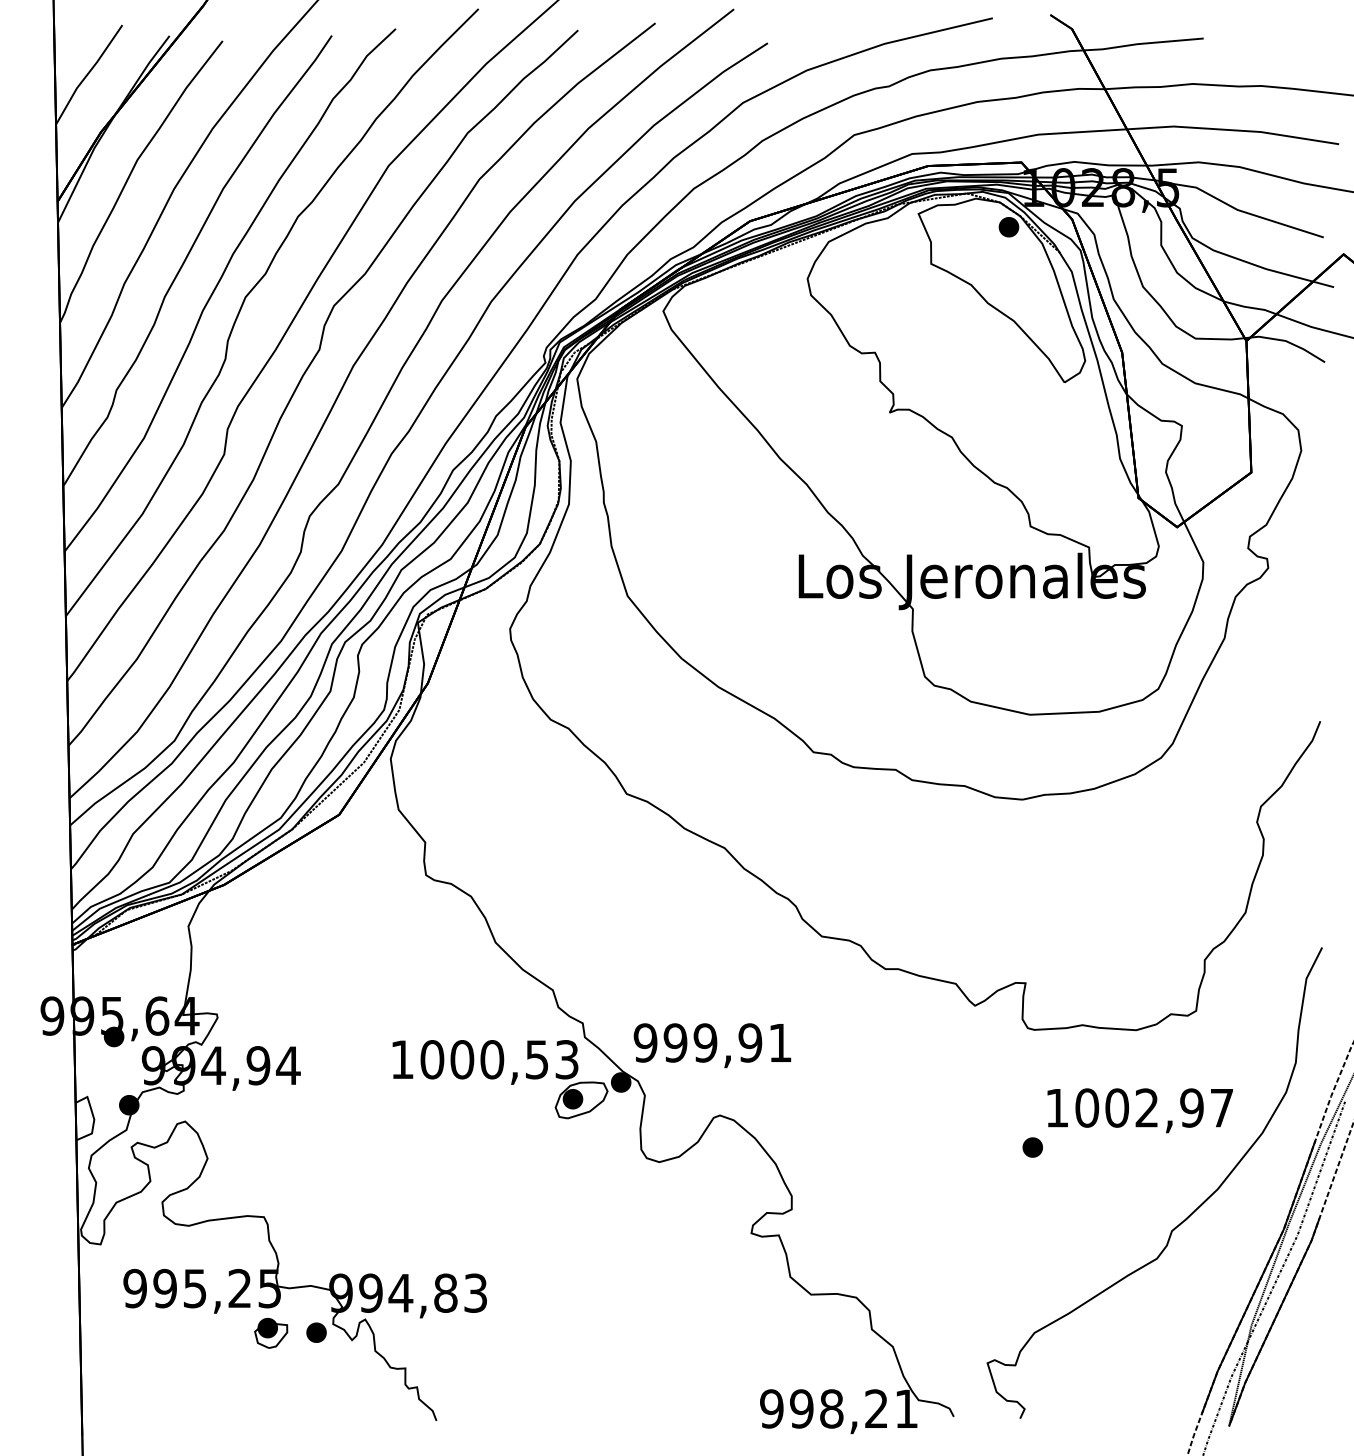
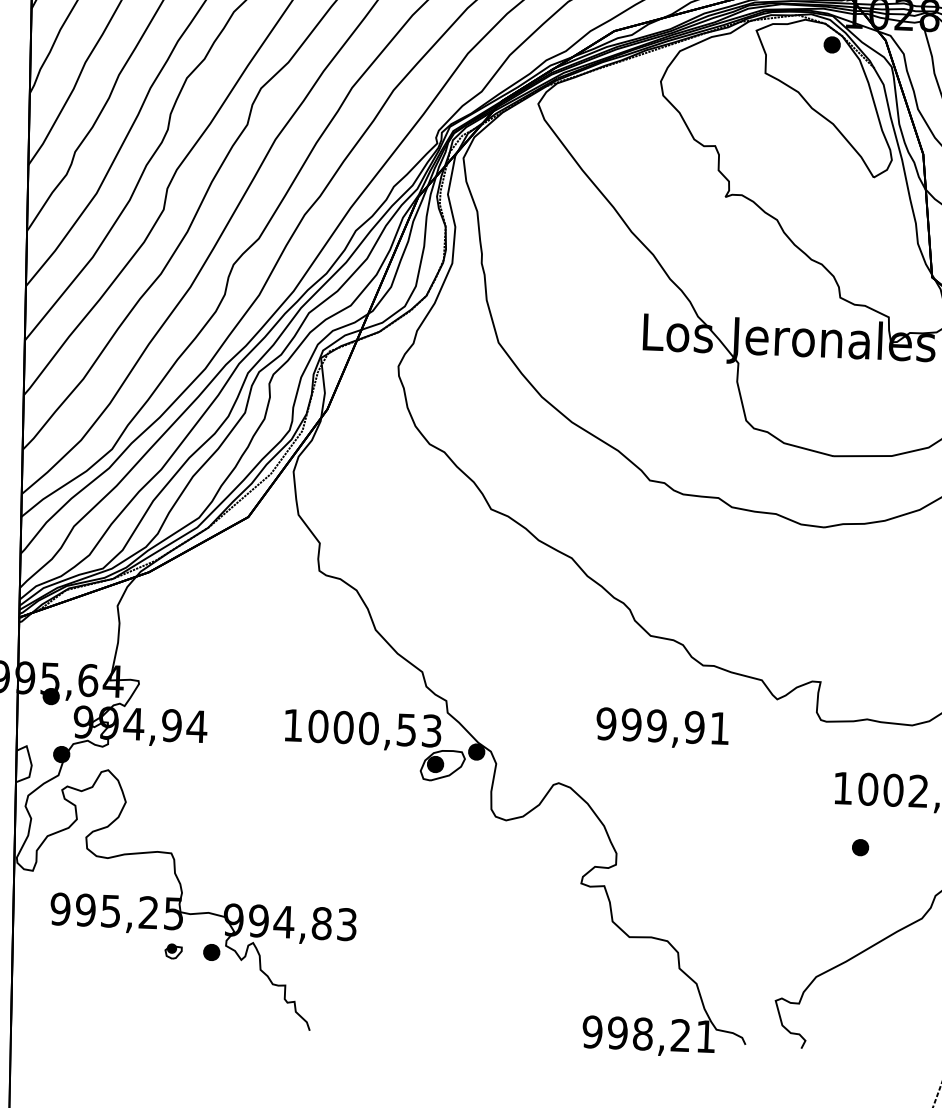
text: (712, 1045) -> (662, 728), moved
part: (1032, 1147) -> (860, 847), moved
part: (271, 1332) -> (173, 950), size x0.6

